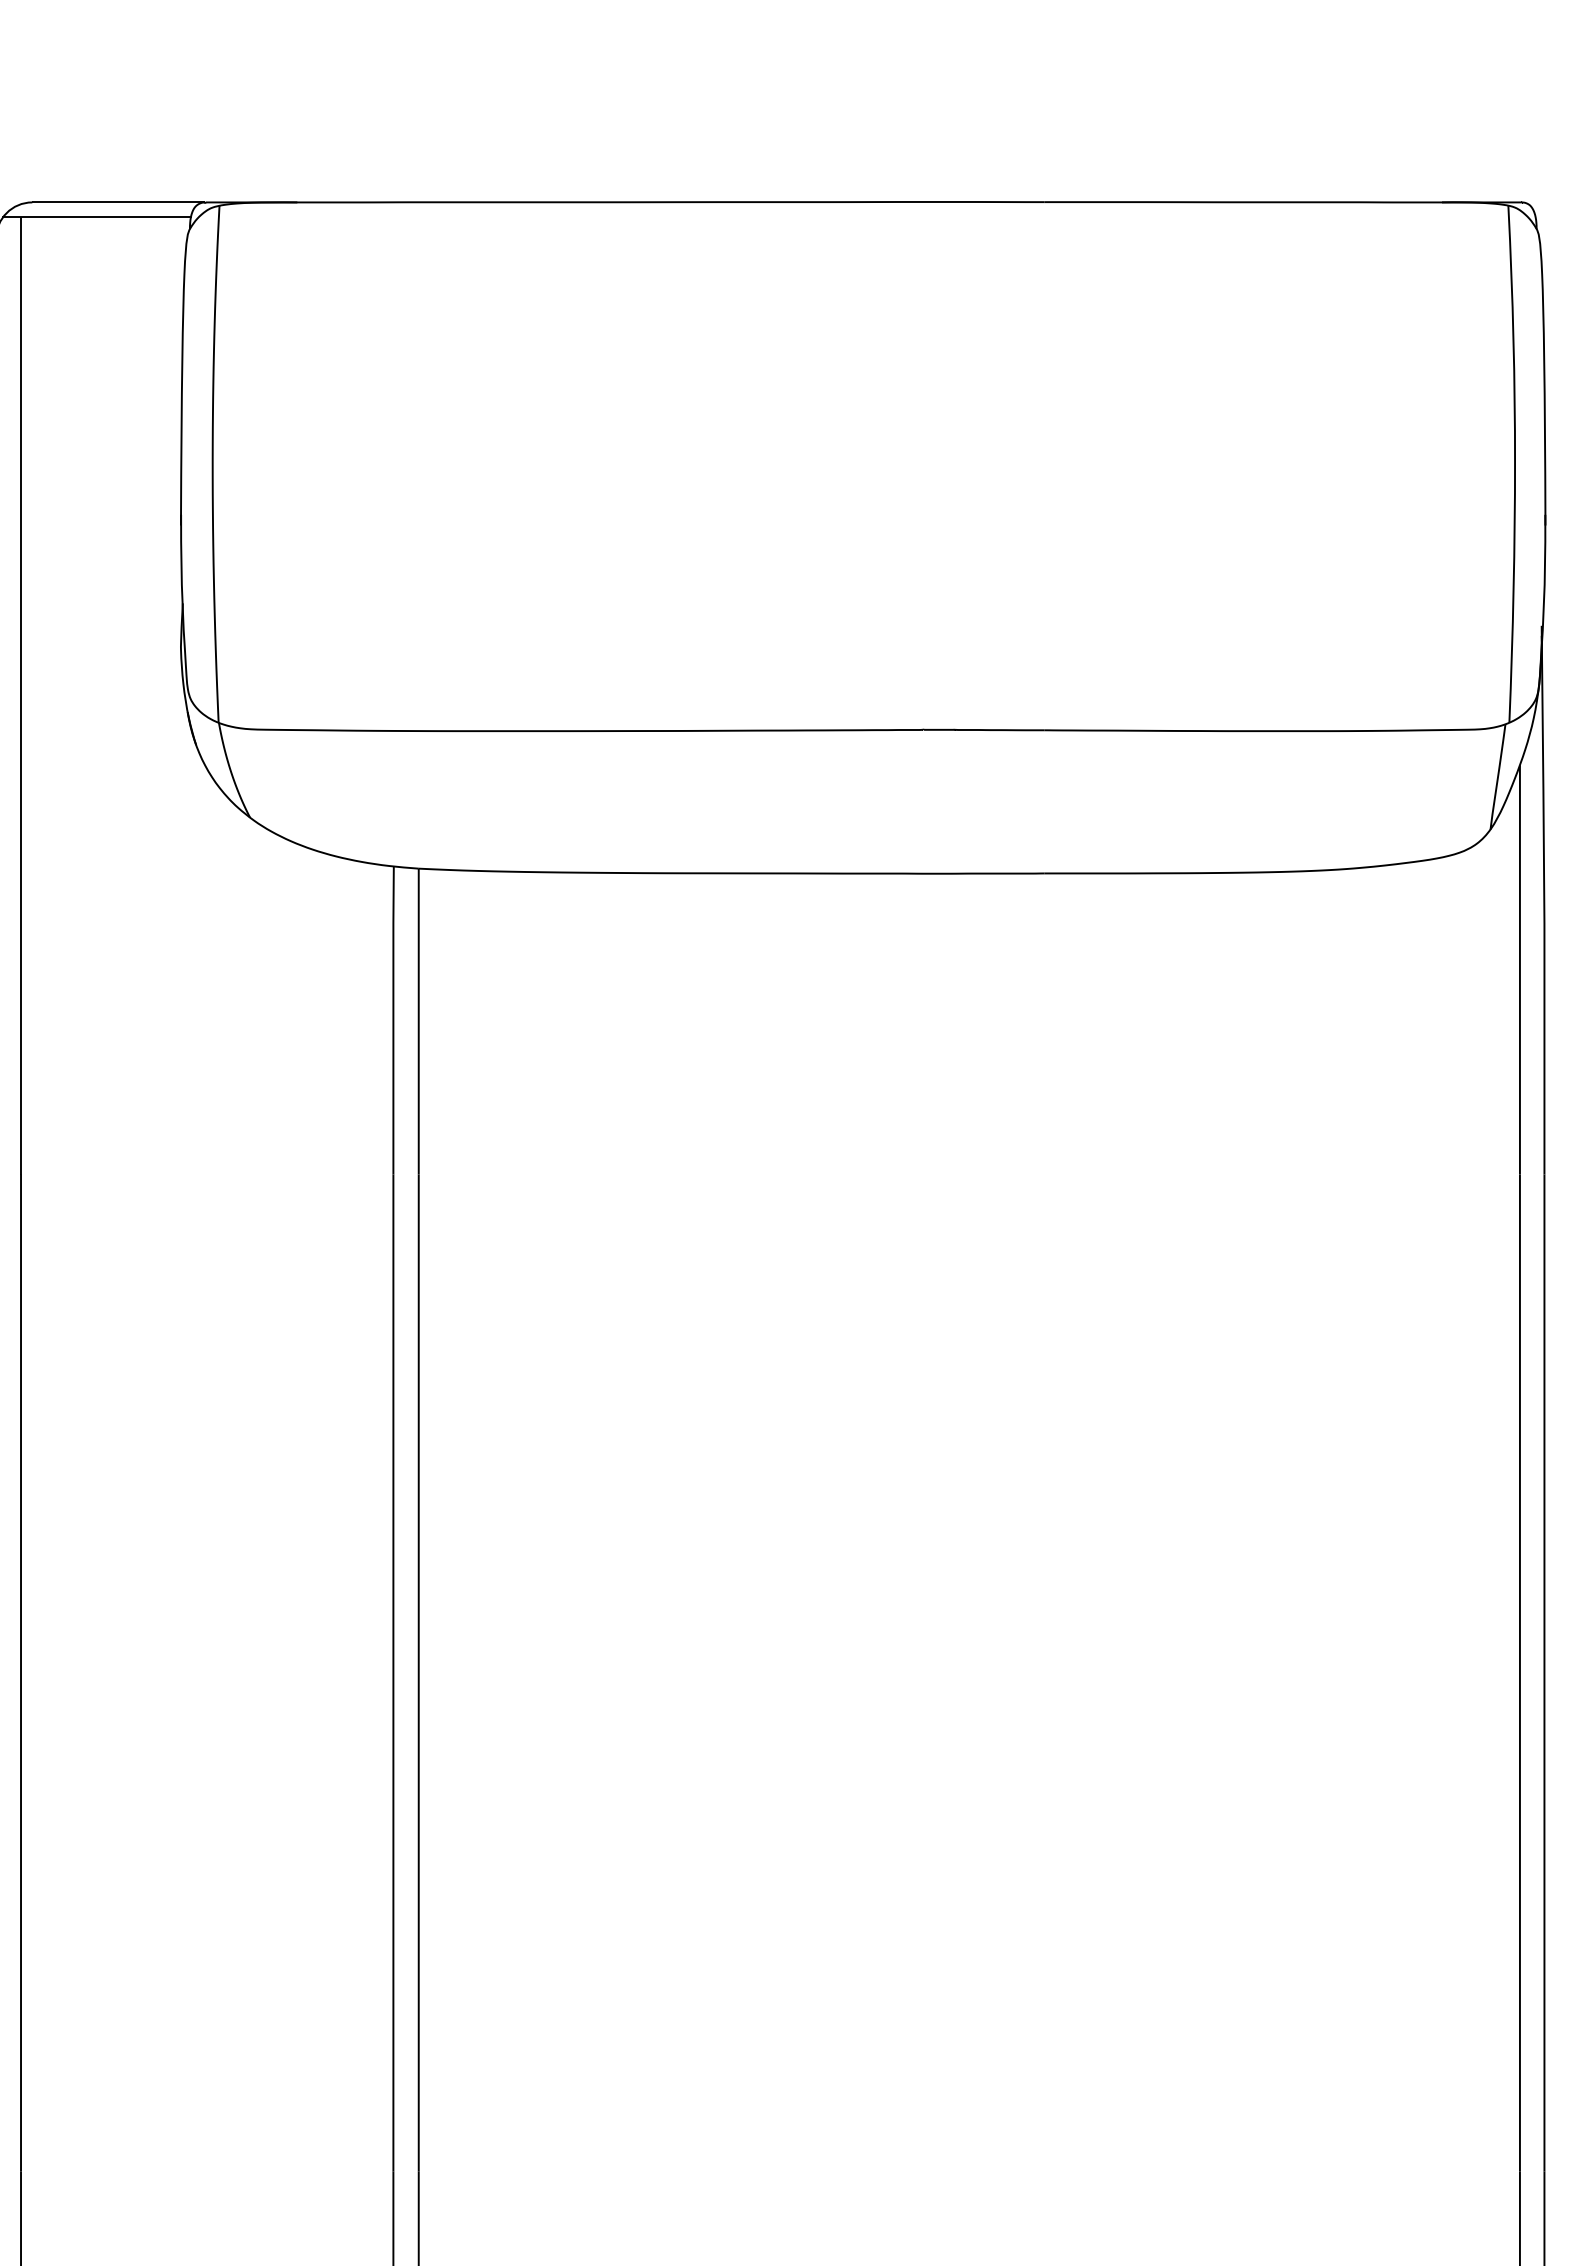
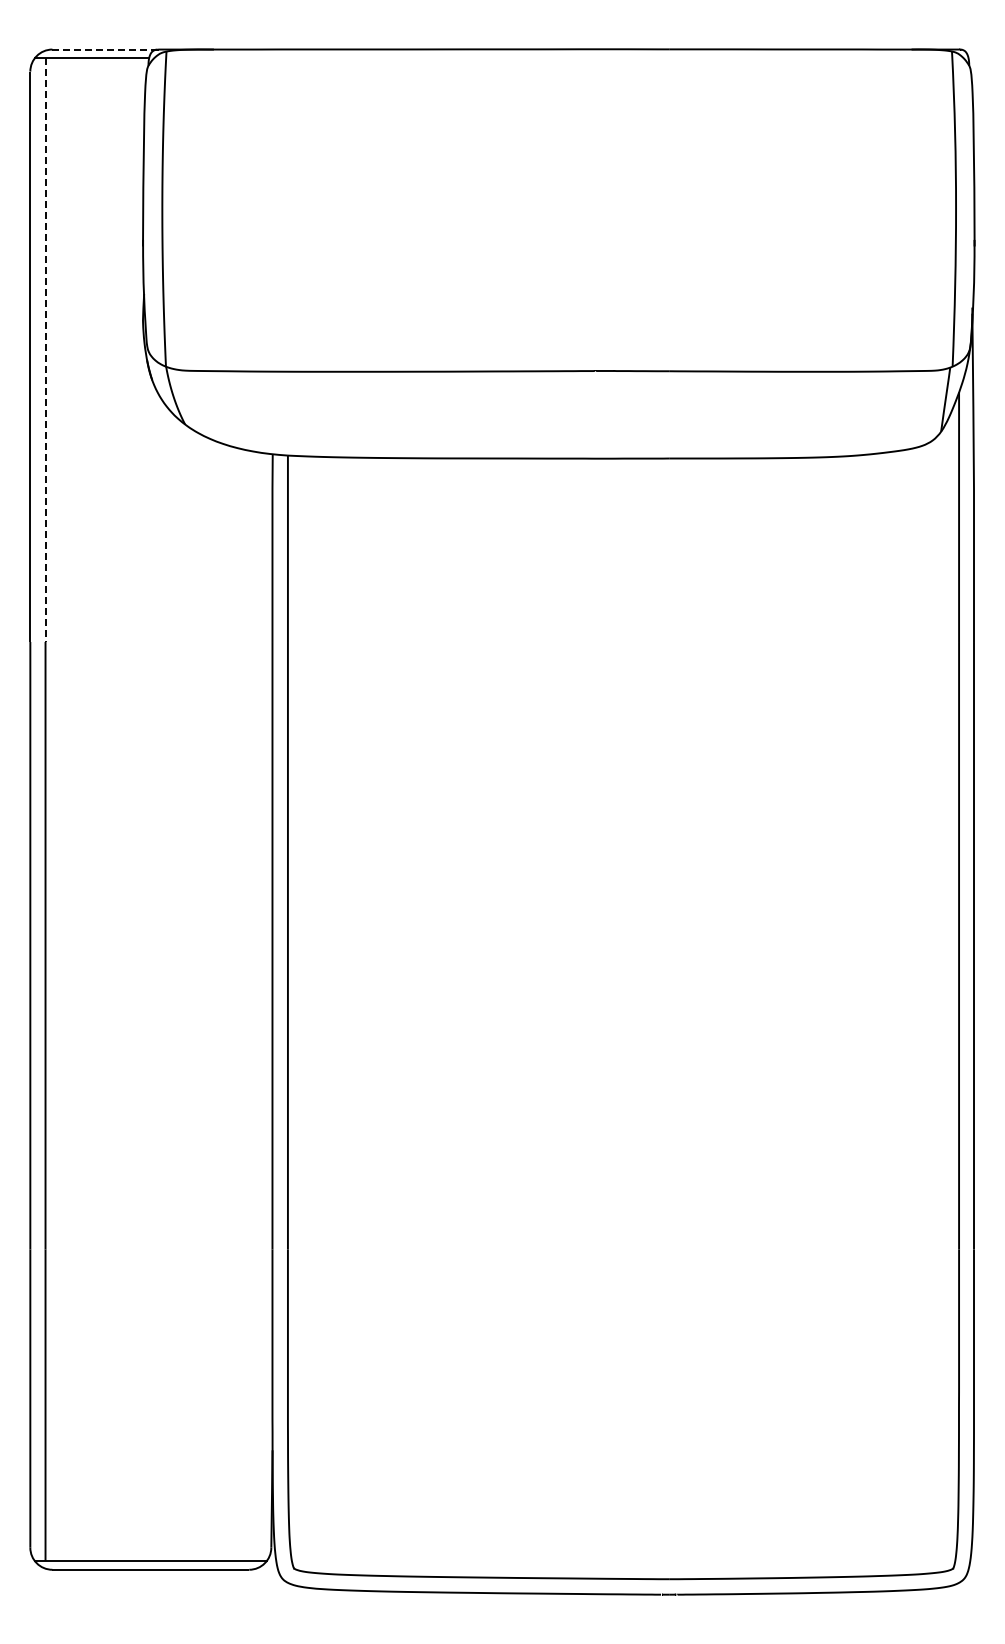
line: (119, 202) -> (105, 49), solid -> dashed
line: (20, 696) -> (45, 350), solid -> dashed

